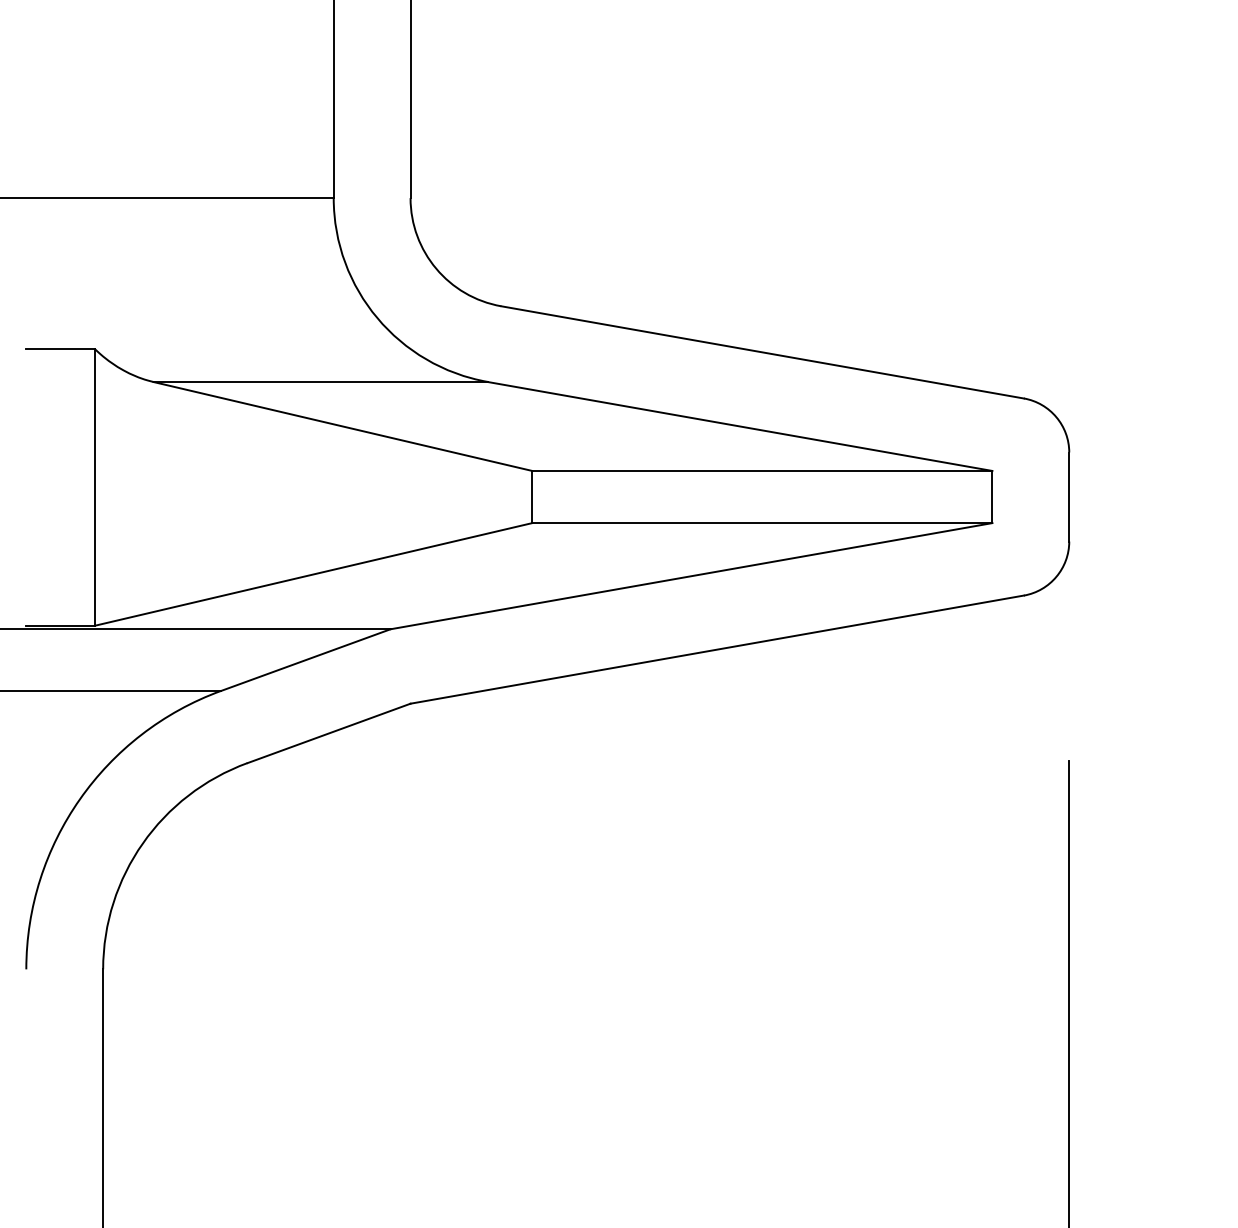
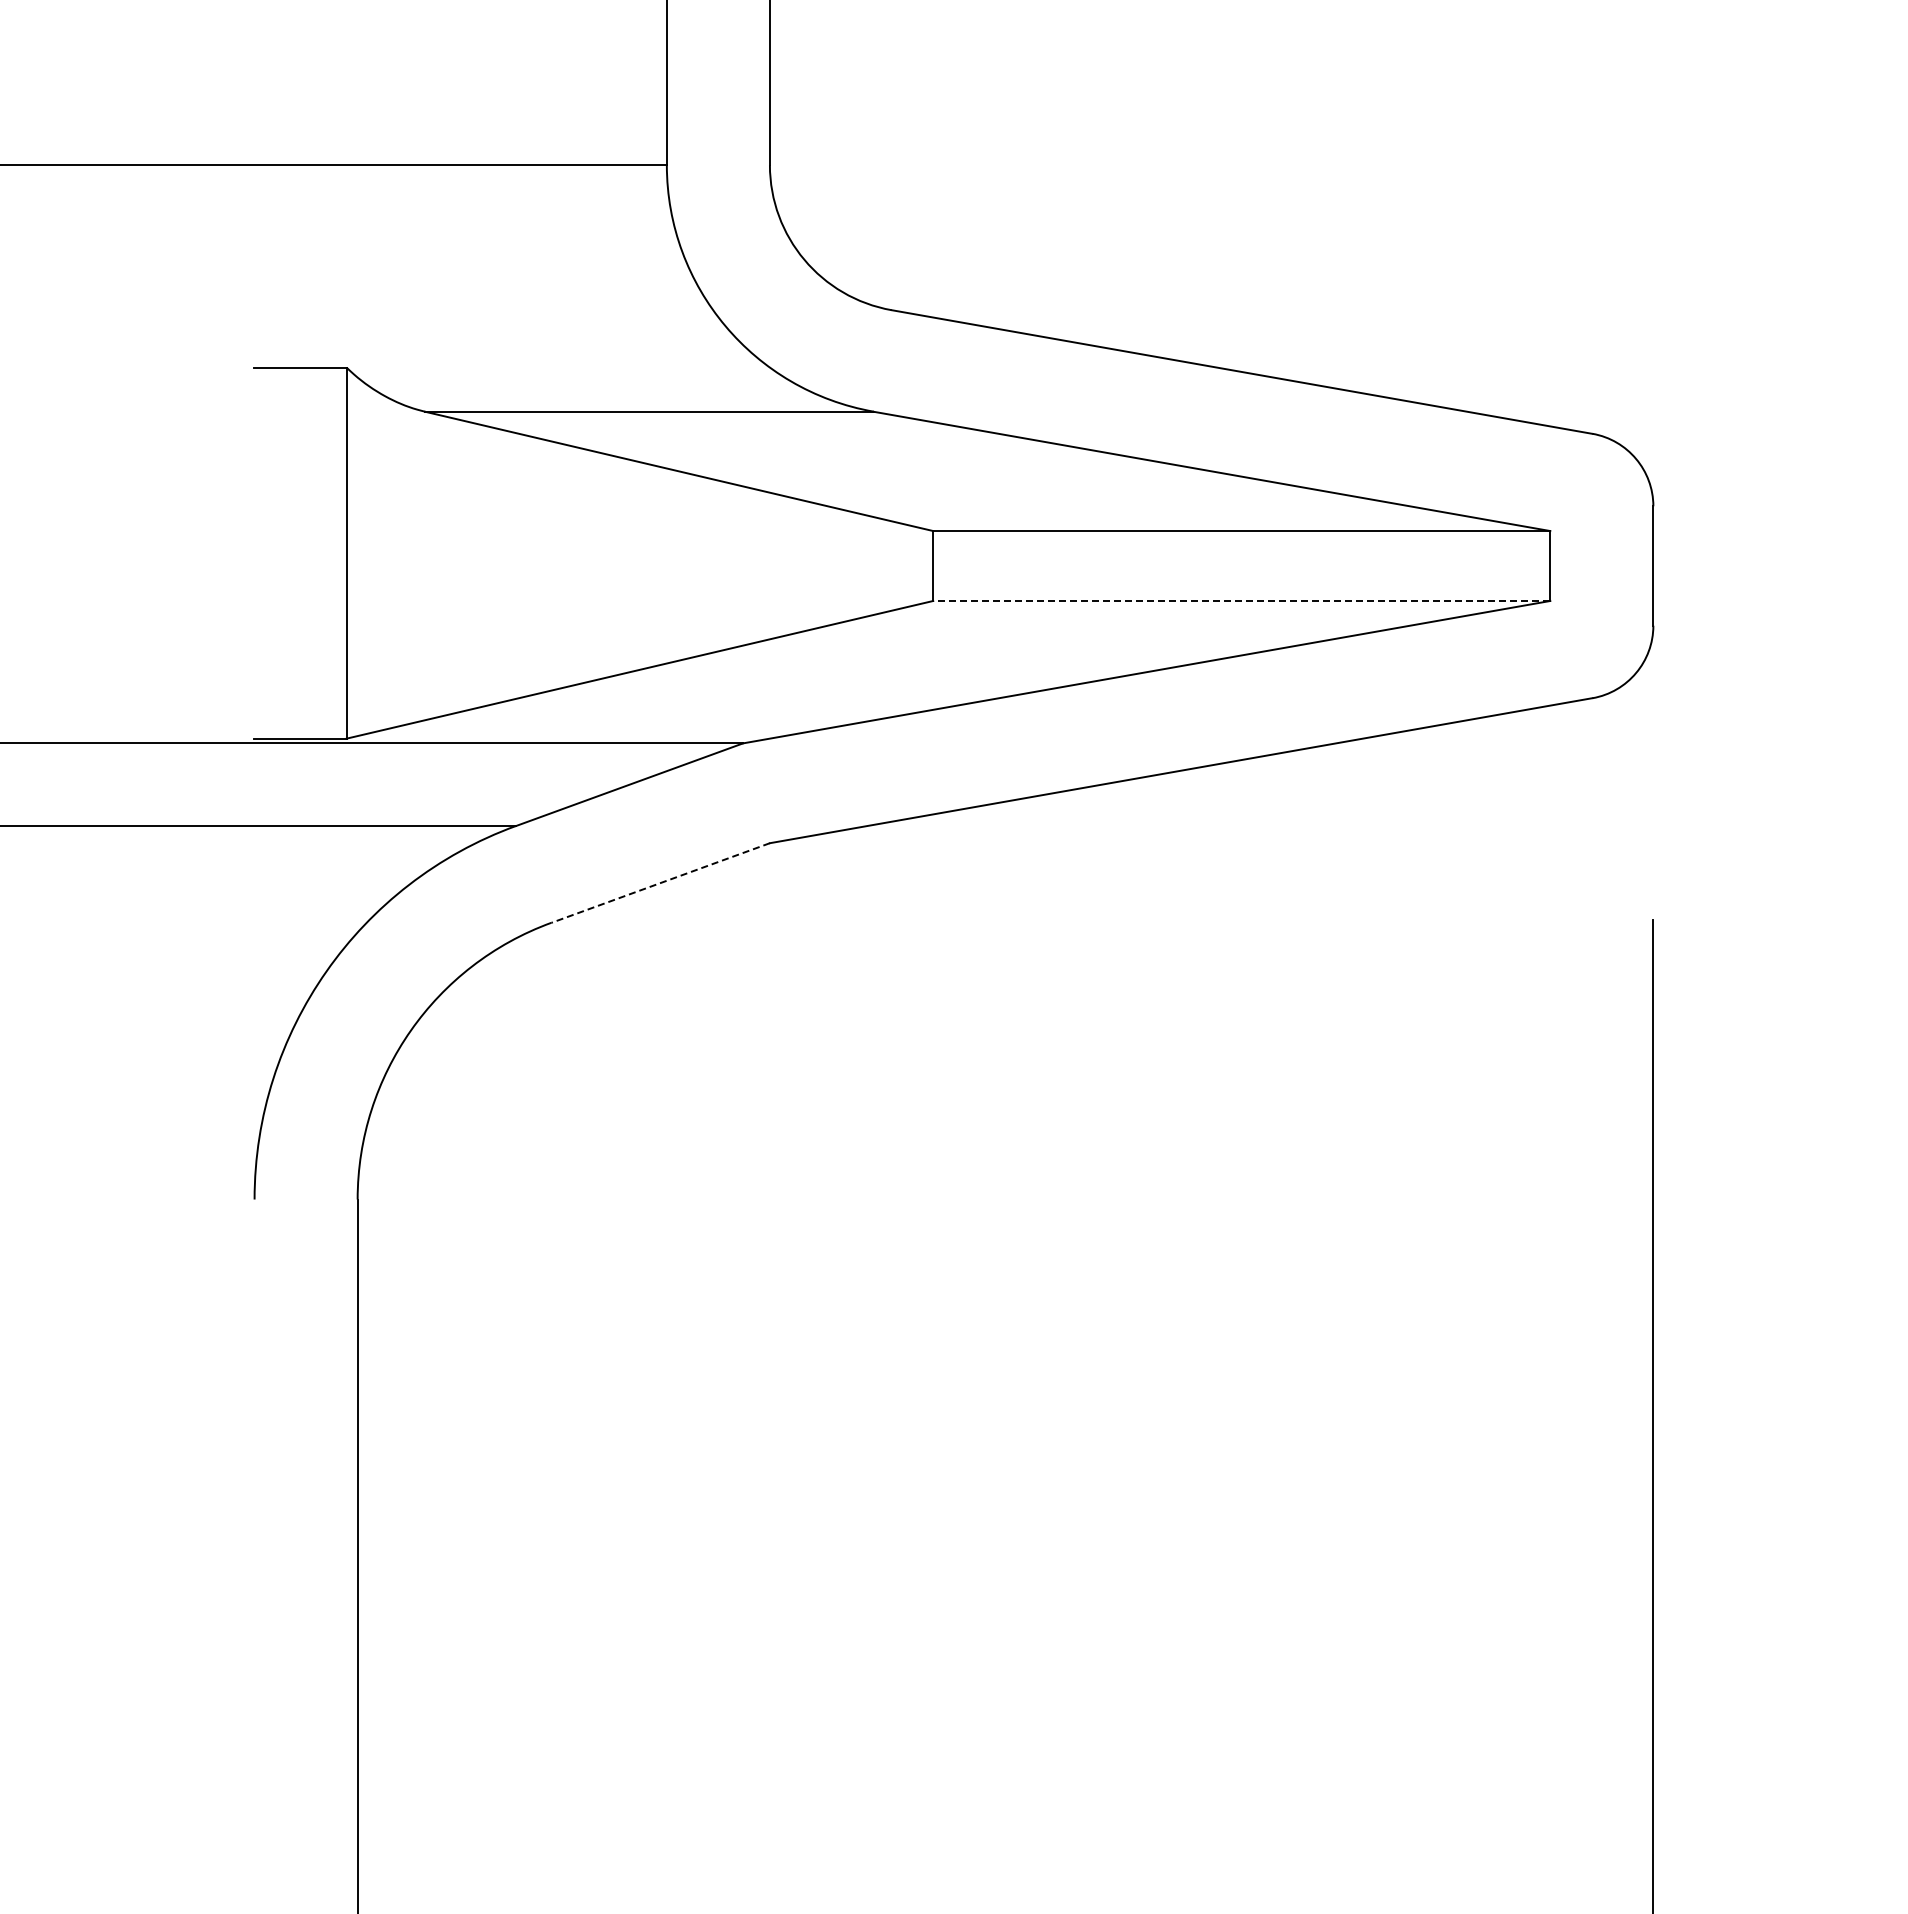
line: (762, 522) -> (1241, 600), solid -> dashed
line: (328, 733) -> (660, 883), solid -> dashed

